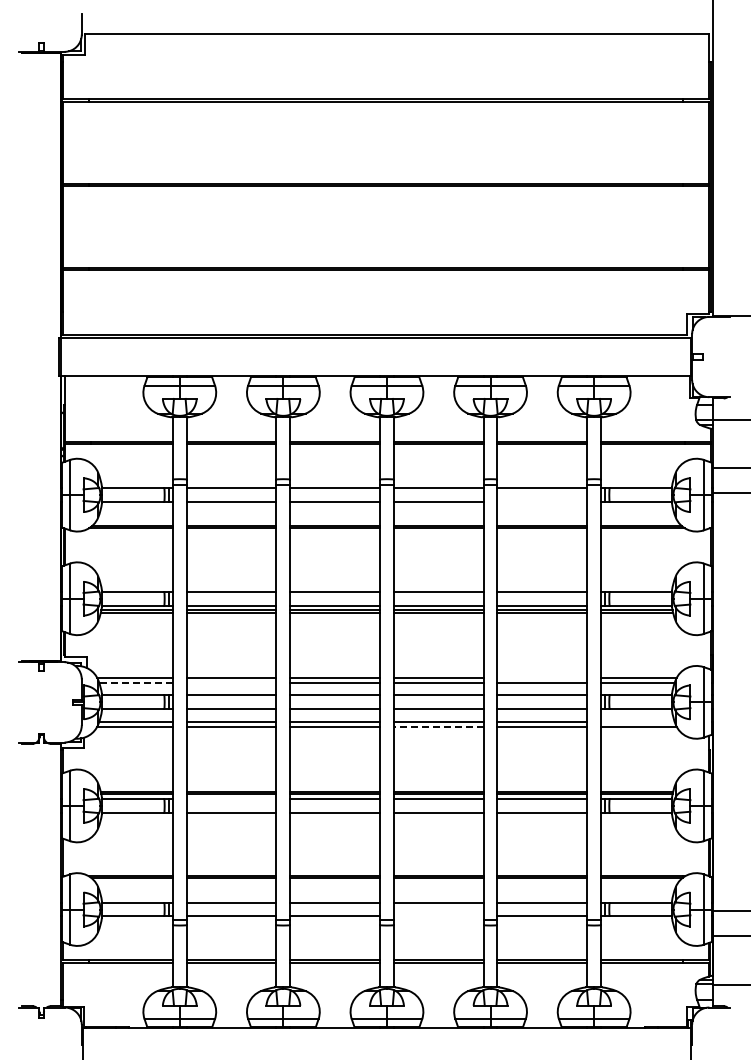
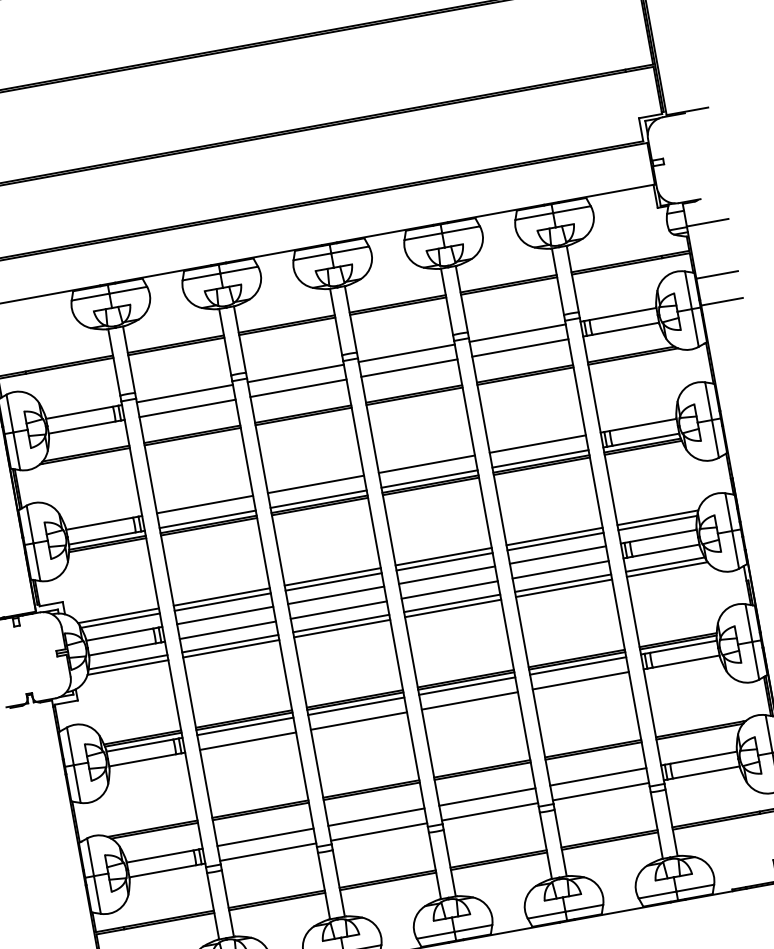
line: (542, 502) -> (520, 348), added
line: (542, 678) -> (554, 536), added
line: (136, 682) -> (120, 620), dashed -> solid
line: (231, 682) -> (222, 601), added
line: (637, 721) -> (664, 564), added
line: (438, 726) -> (452, 608), dashed -> solid
line: (231, 799) -> (245, 726), added
line: (438, 916) -> (489, 811), added

